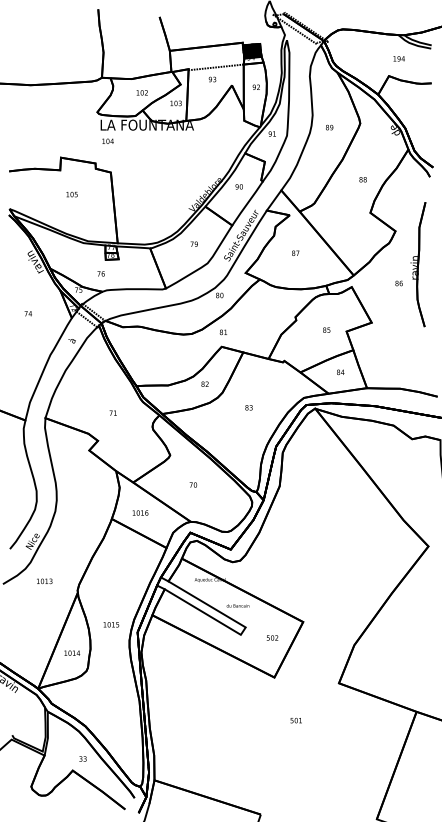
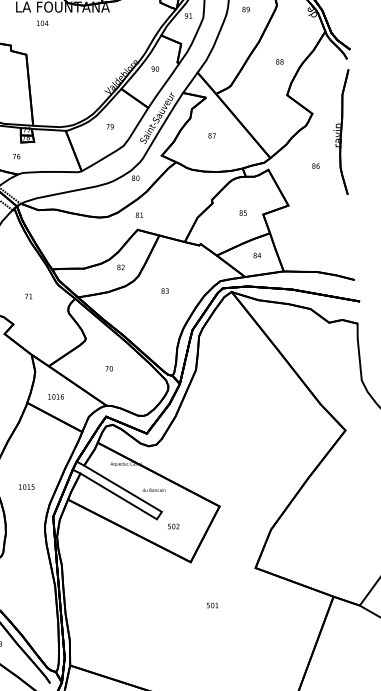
text: (107, 140) -> (42, 22), moved
part: (418, 264) -> (341, 132), moved
text: (111, 624) -> (26, 486), moved
text: (272, 637) -> (173, 526), moved

